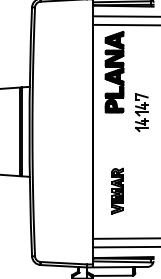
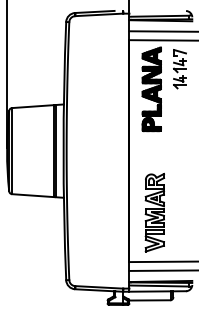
part: (141, 112) -> (179, 69), moved
part: (117, 191) -> (154, 212), size x1.67

